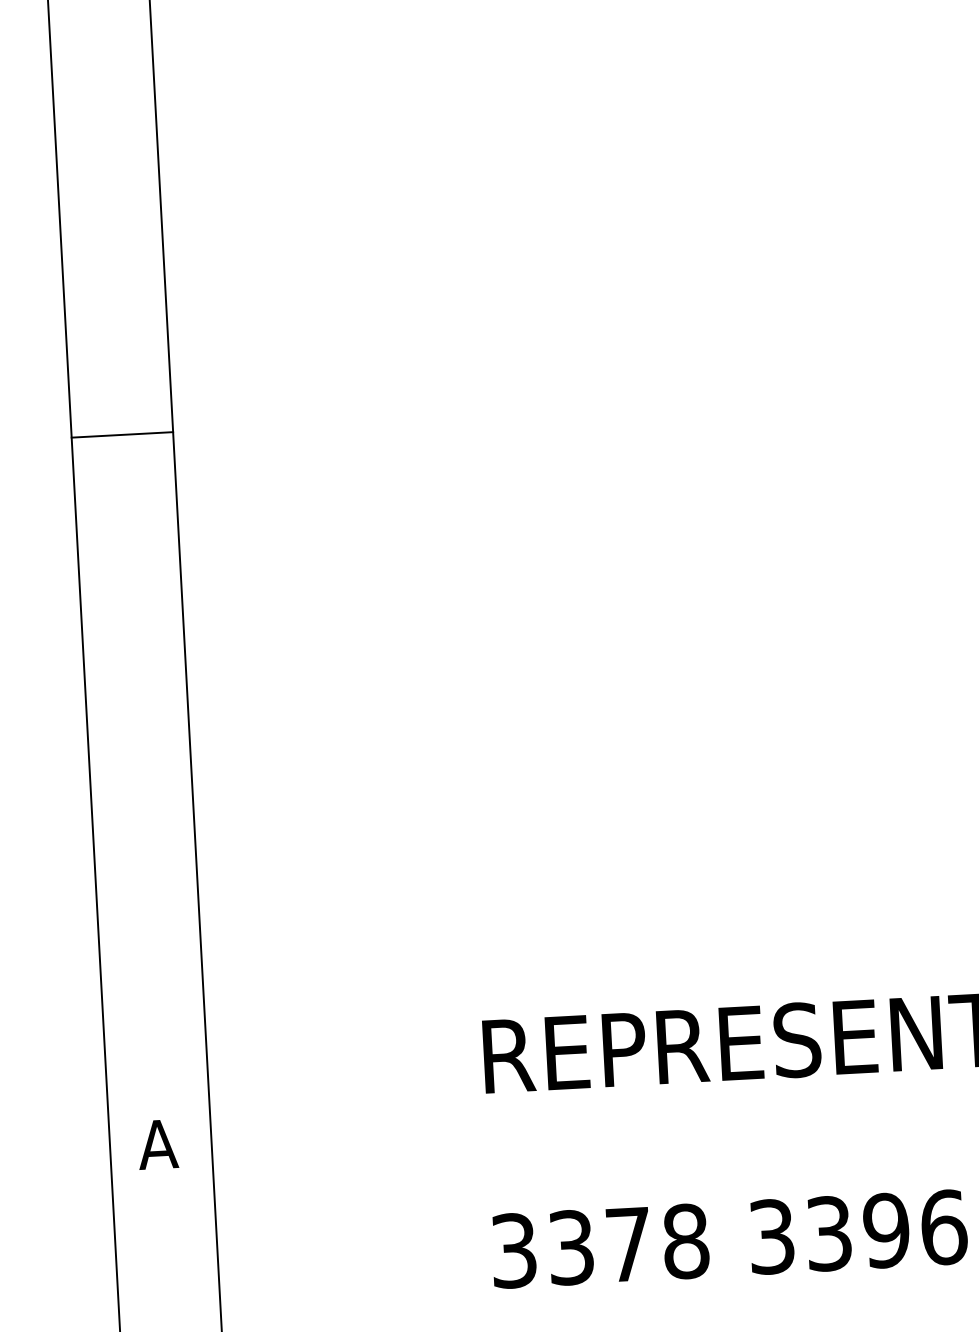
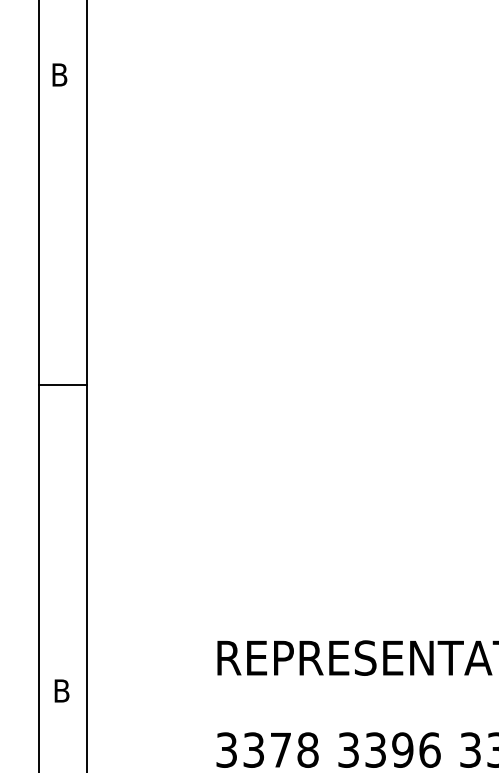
line: (121, 434) -> (62, 384), moved
text: (157, 1143) -> (61, 690), A -> B

